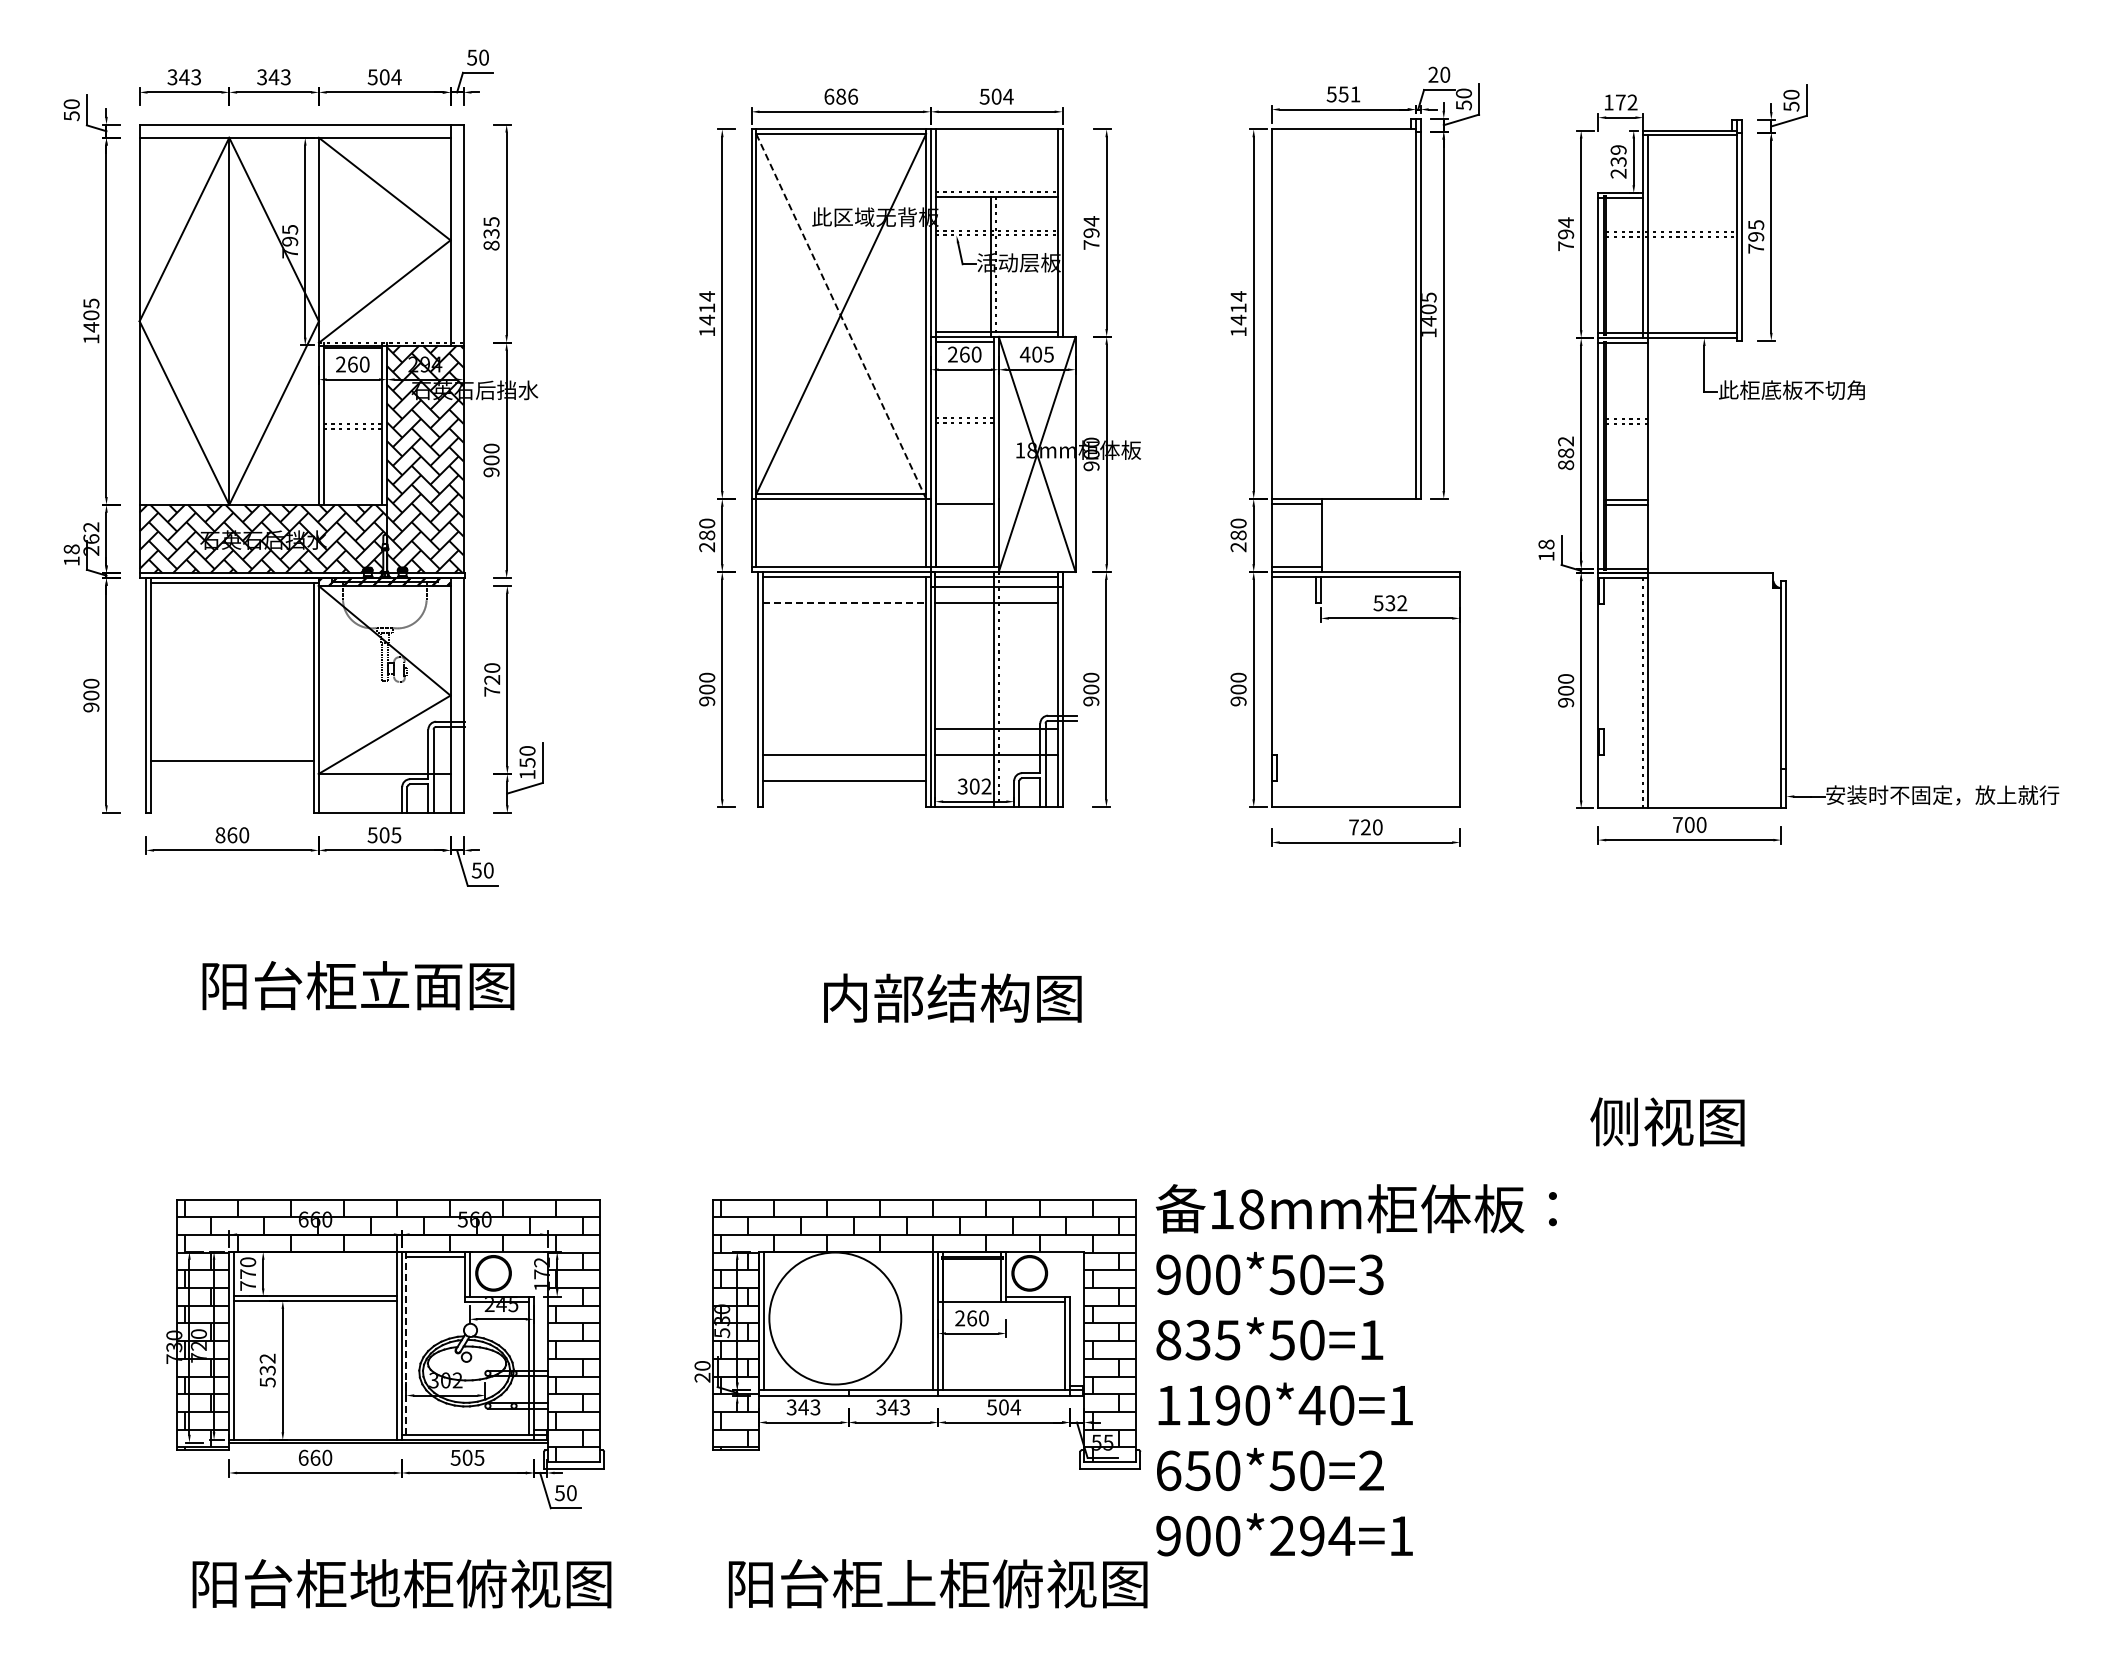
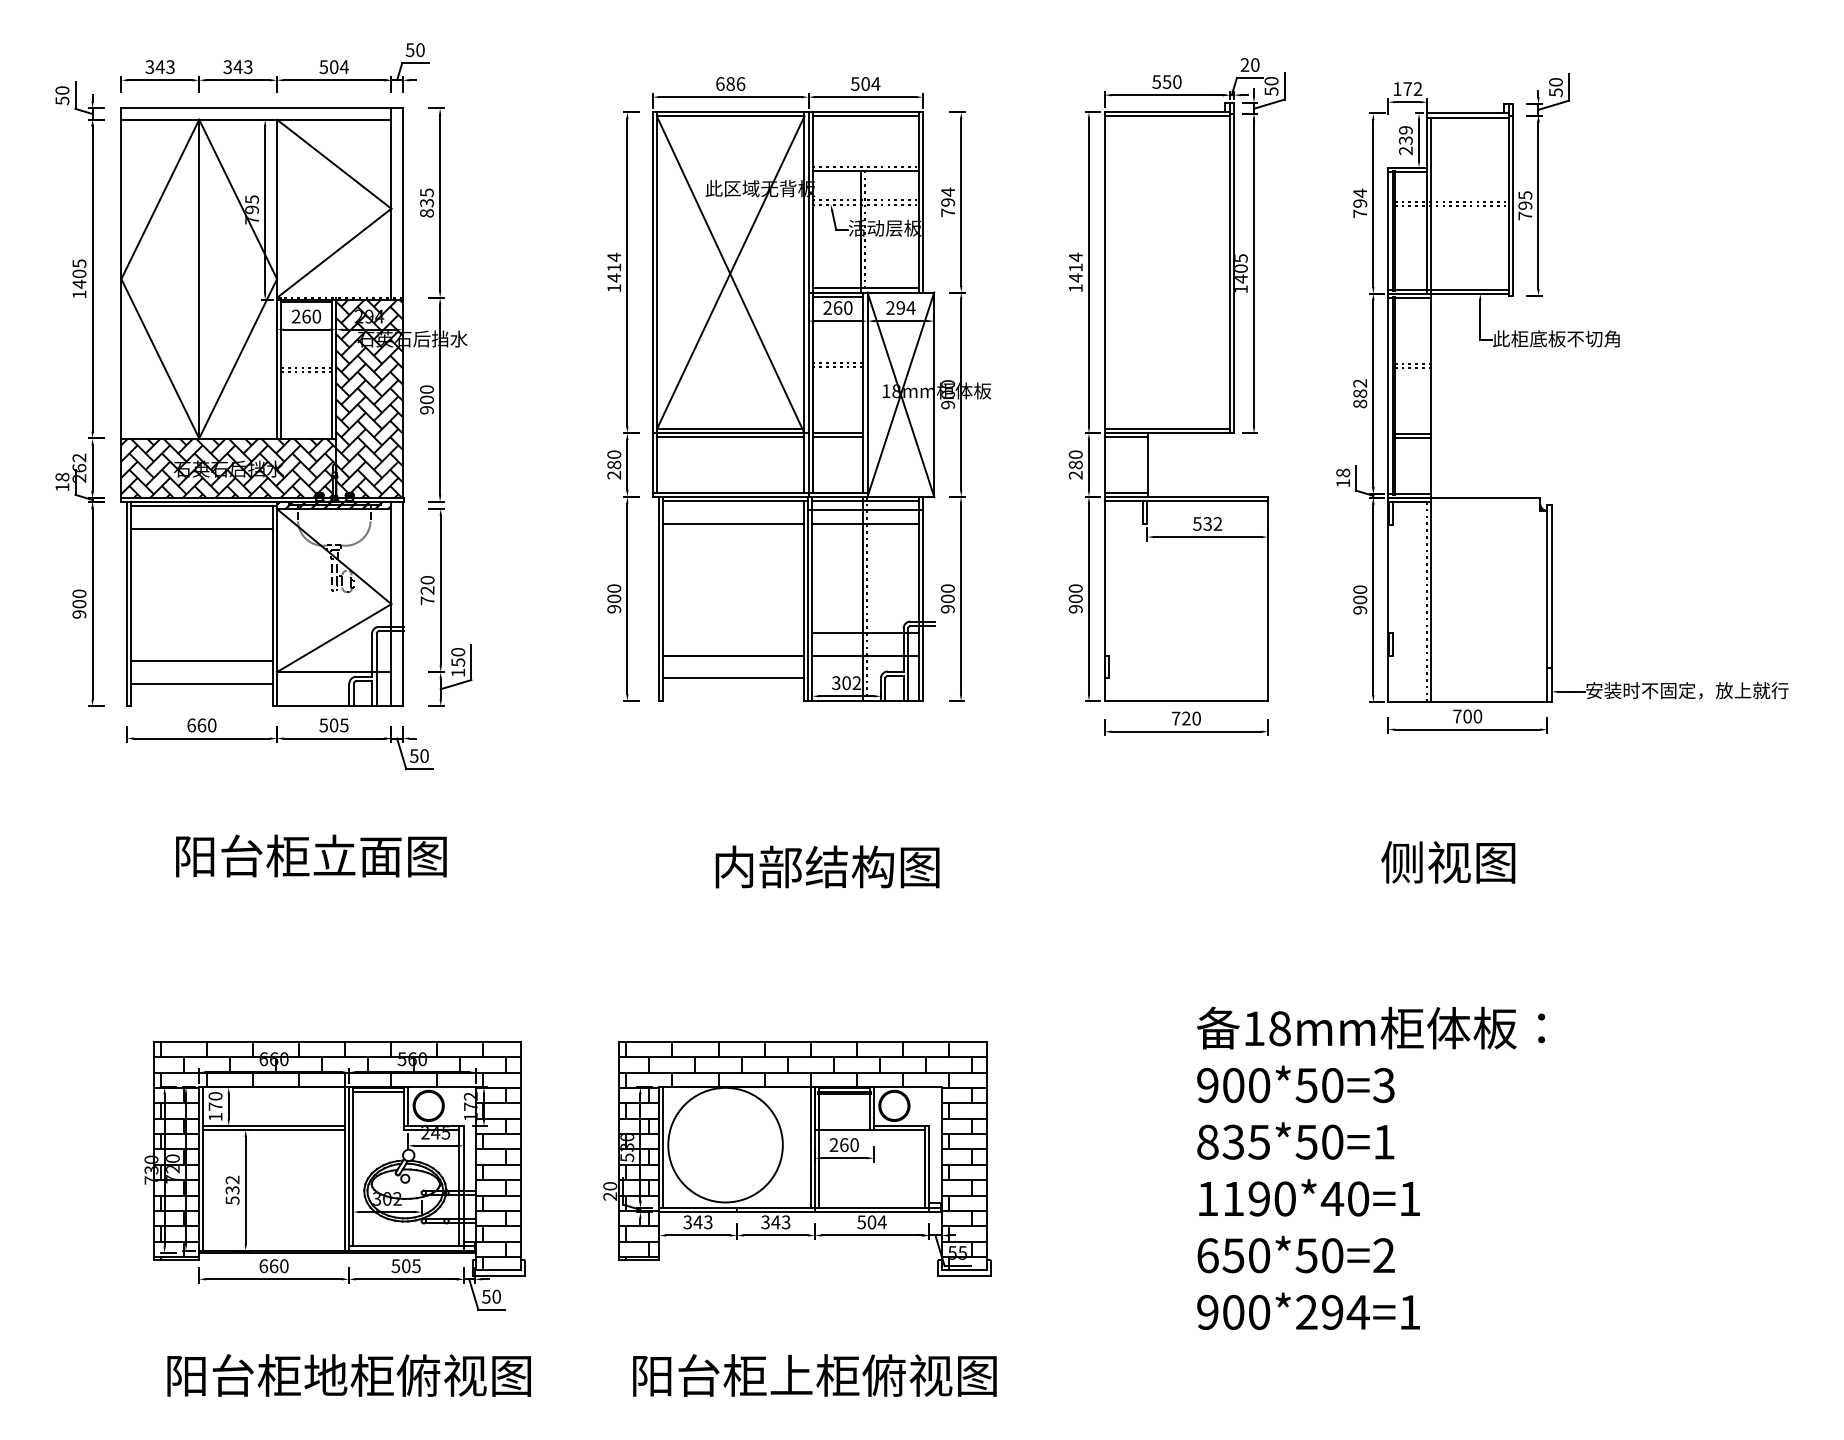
text: (1355, 94) -> (1177, 82), 551 -> 550
line: (996, 134) -> (865, 116), added
line: (1343, 134) -> (1166, 116), added
line: (841, 316) -> (730, 274), dashed -> solid
text: (1036, 354) -> (900, 307), 405 -> 294
line: (1343, 494) -> (1166, 429), added
line: (964, 498) -> (837, 432), added
line: (841, 503) -> (730, 437), added
line: (844, 602) -> (733, 523), dashed -> solid
line: (231, 608) -> (201, 528), added
line: (231, 787) -> (201, 683), added
text: (220, 835) -> (191, 725), 860 -> 660
text: (1667, 1121) -> (1448, 861), moved
text: (247, 1285) -> (215, 1116), 770 -> 170
line: (406, 1343) -> (353, 1166), dashed -> solid
text: (1356, 1370) -> (1371, 1168), moved

